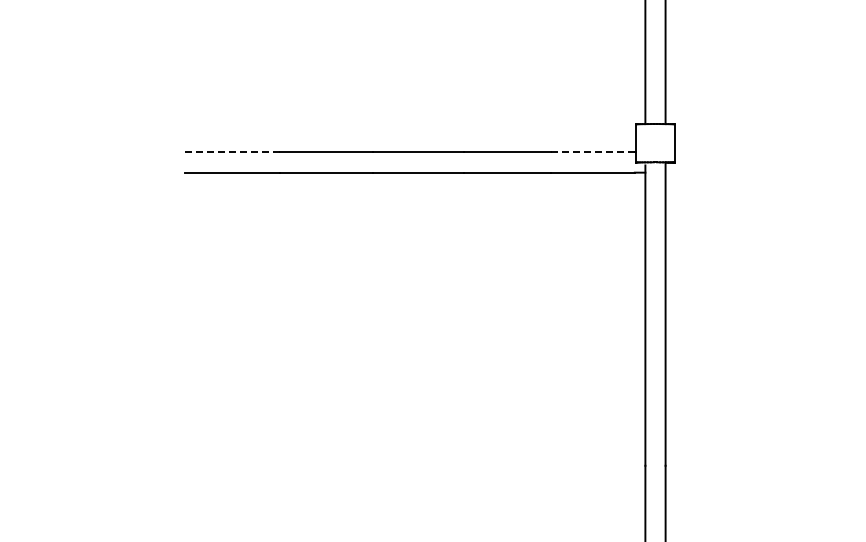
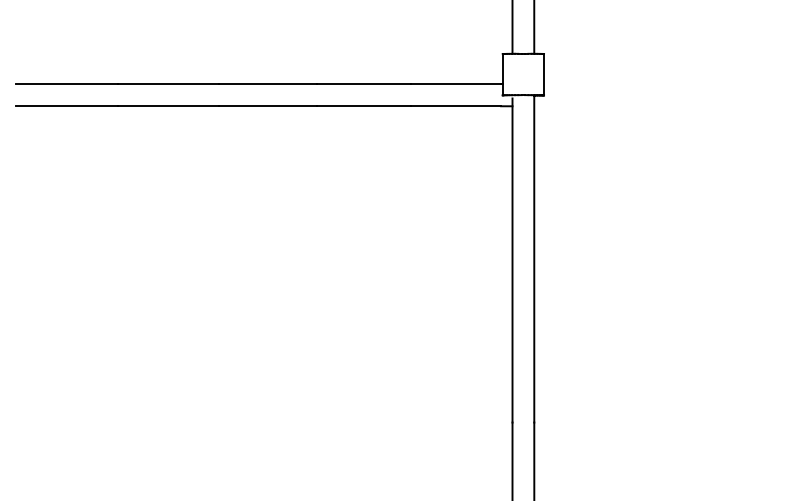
line: (231, 152) -> (65, 84), dashed -> solid
line: (593, 152) -> (456, 84), dashed -> solid

